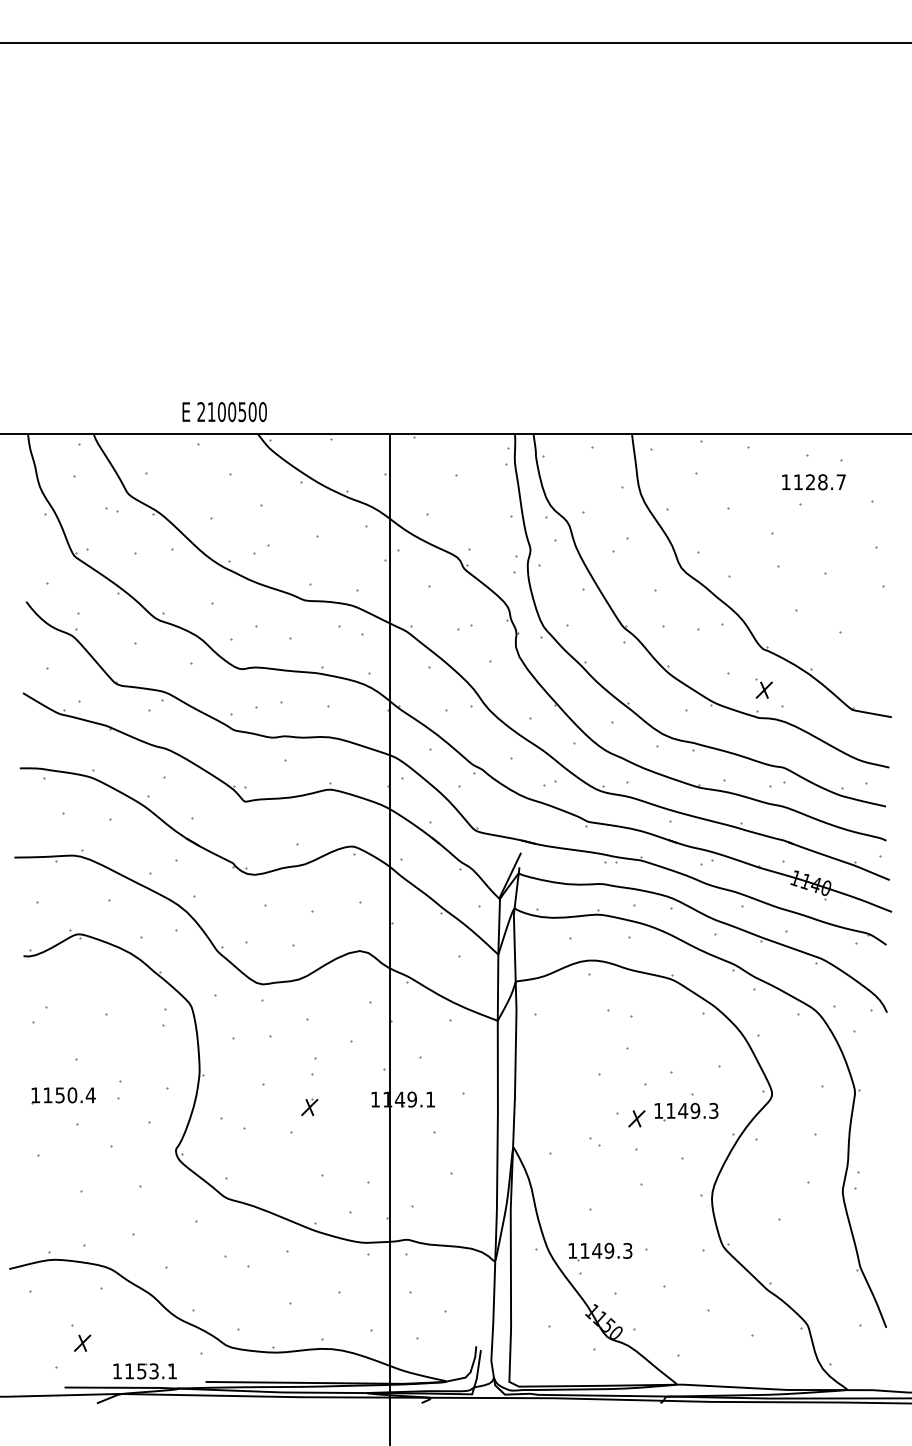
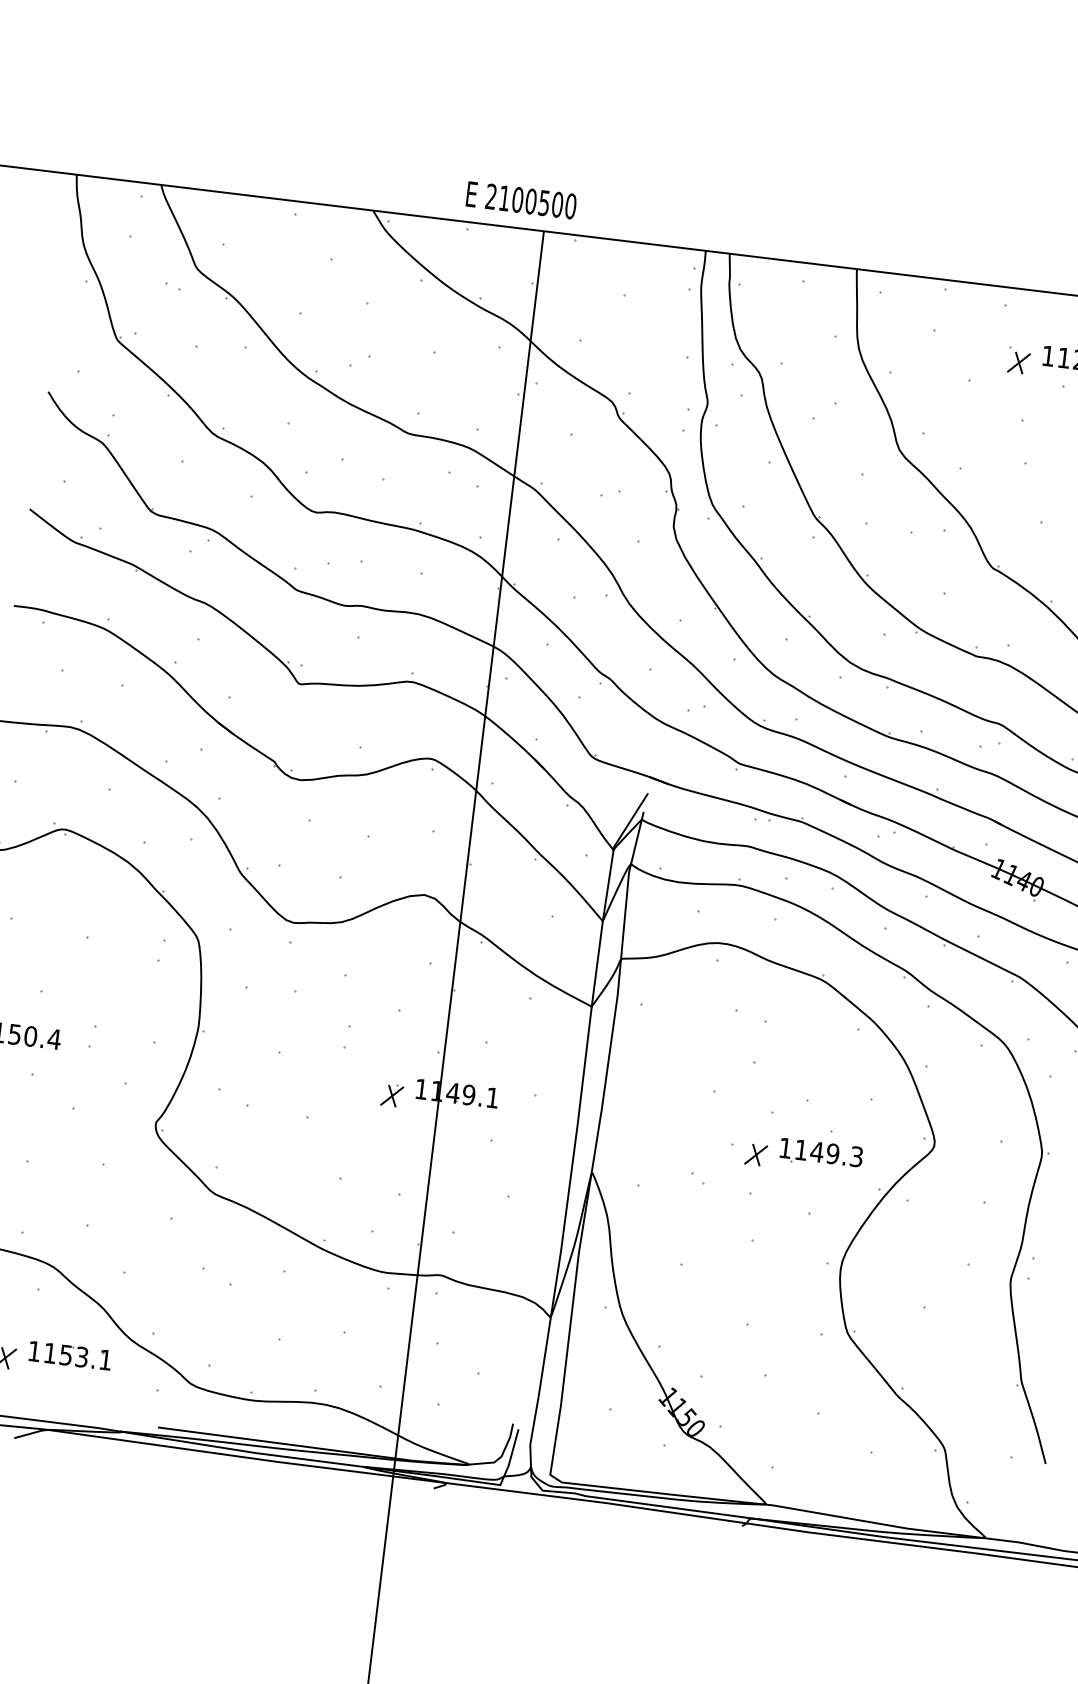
text: (224, 412) -> (521, 200), moved
part: (763, 688) -> (1018, 360), moved
part: (309, 1107) -> (391, 1096), moved
part: (600, 1251) -> (688, 1320), removed
part: (144, 1371) -> (69, 1355), moved

